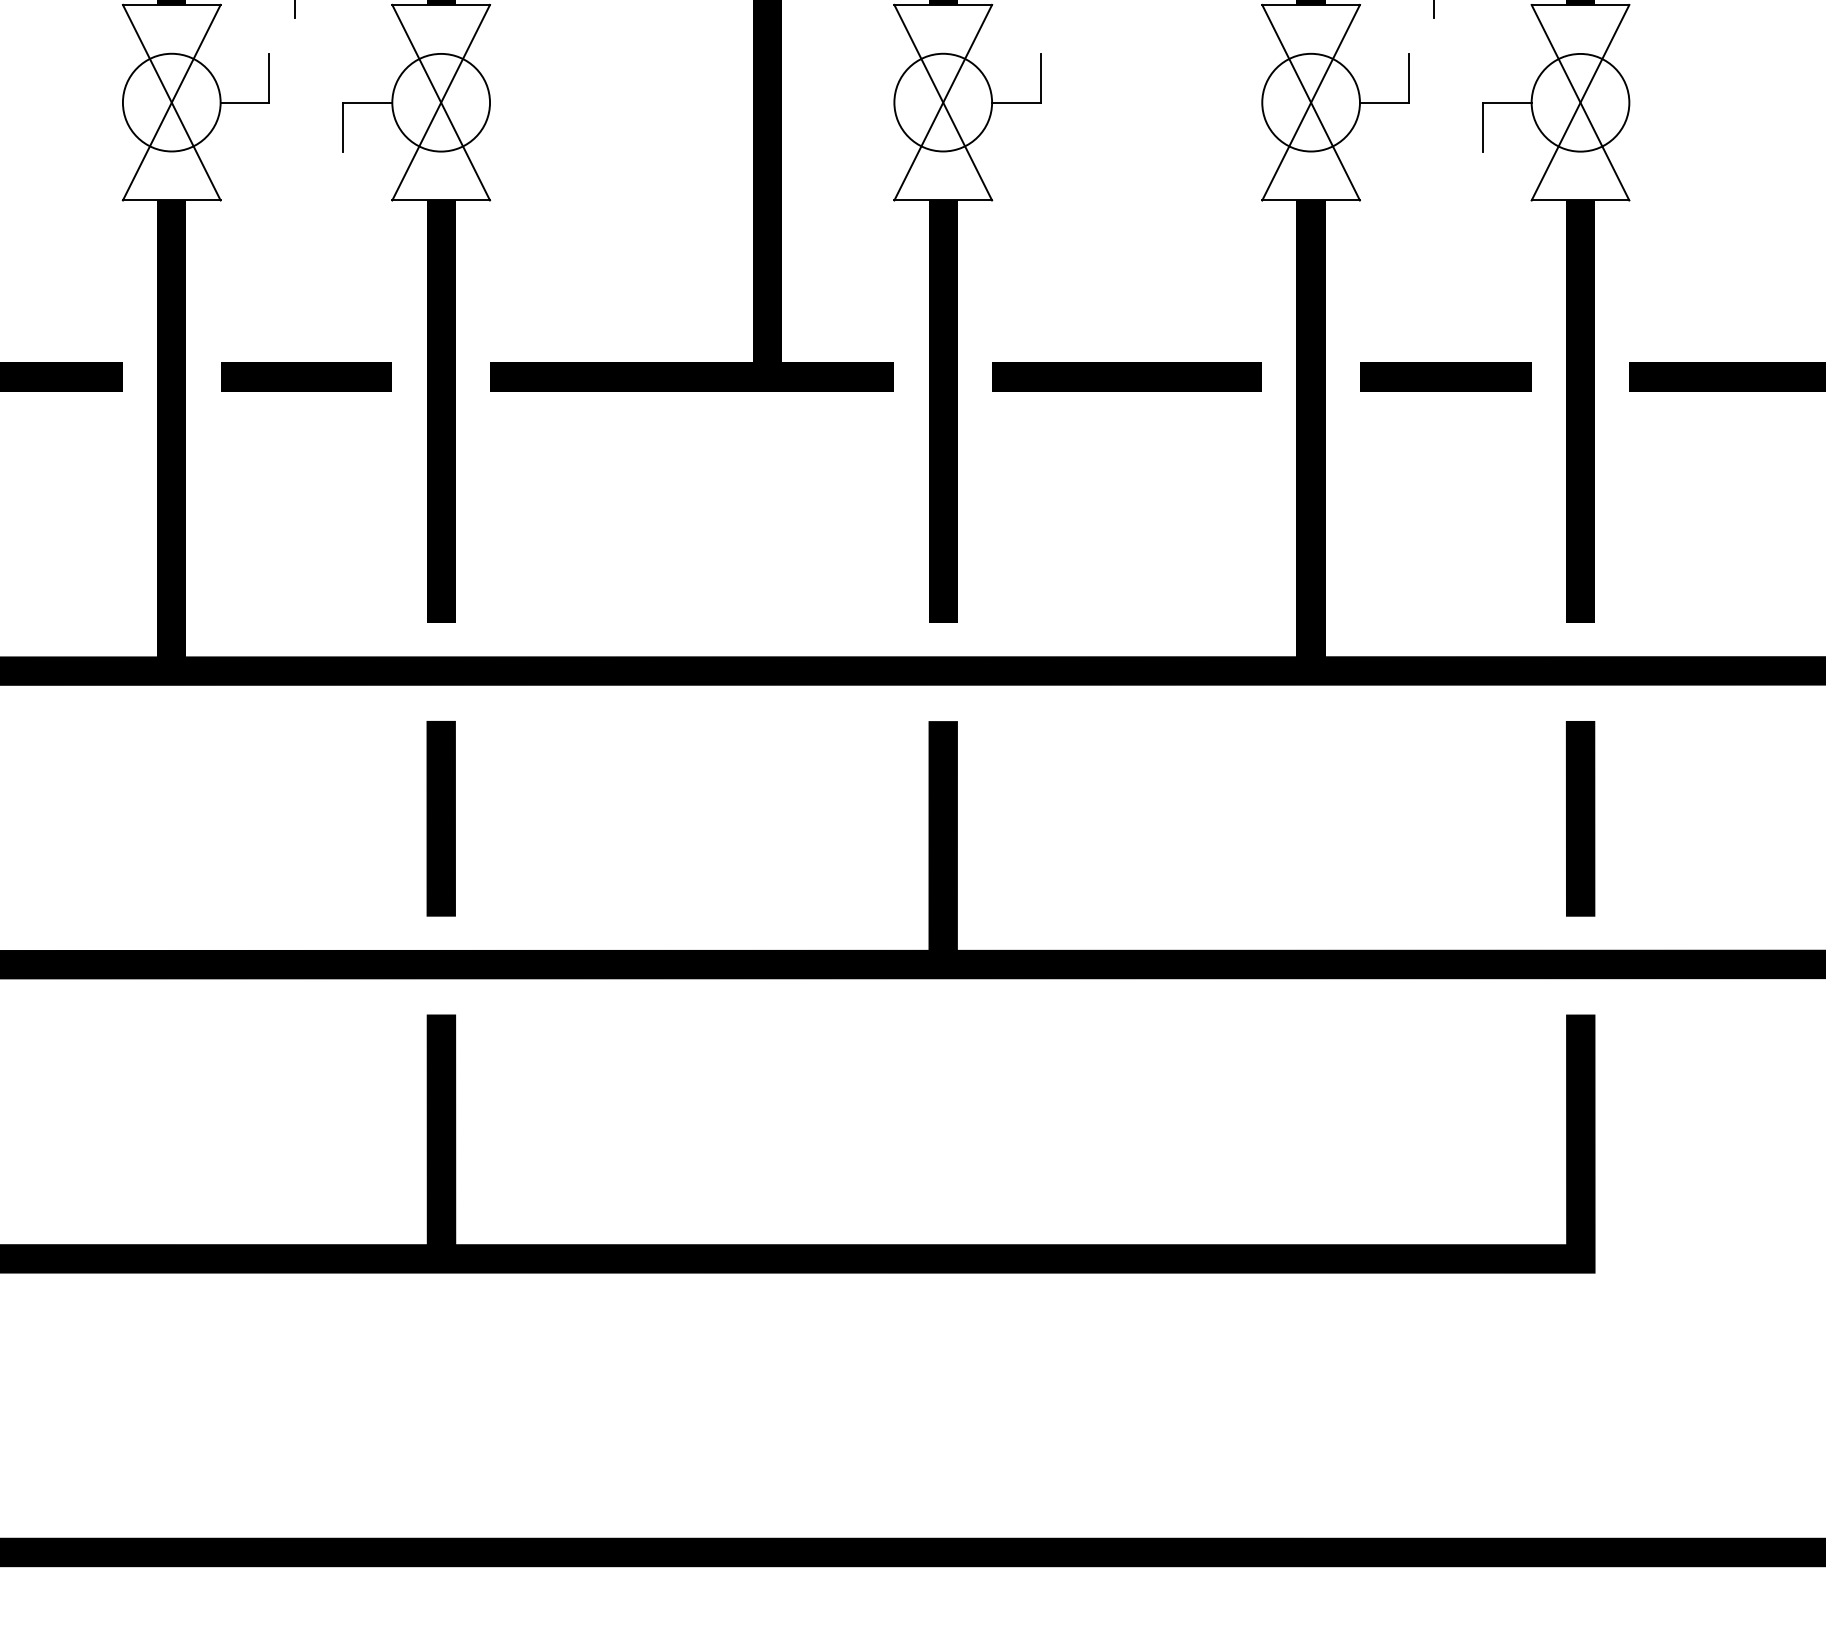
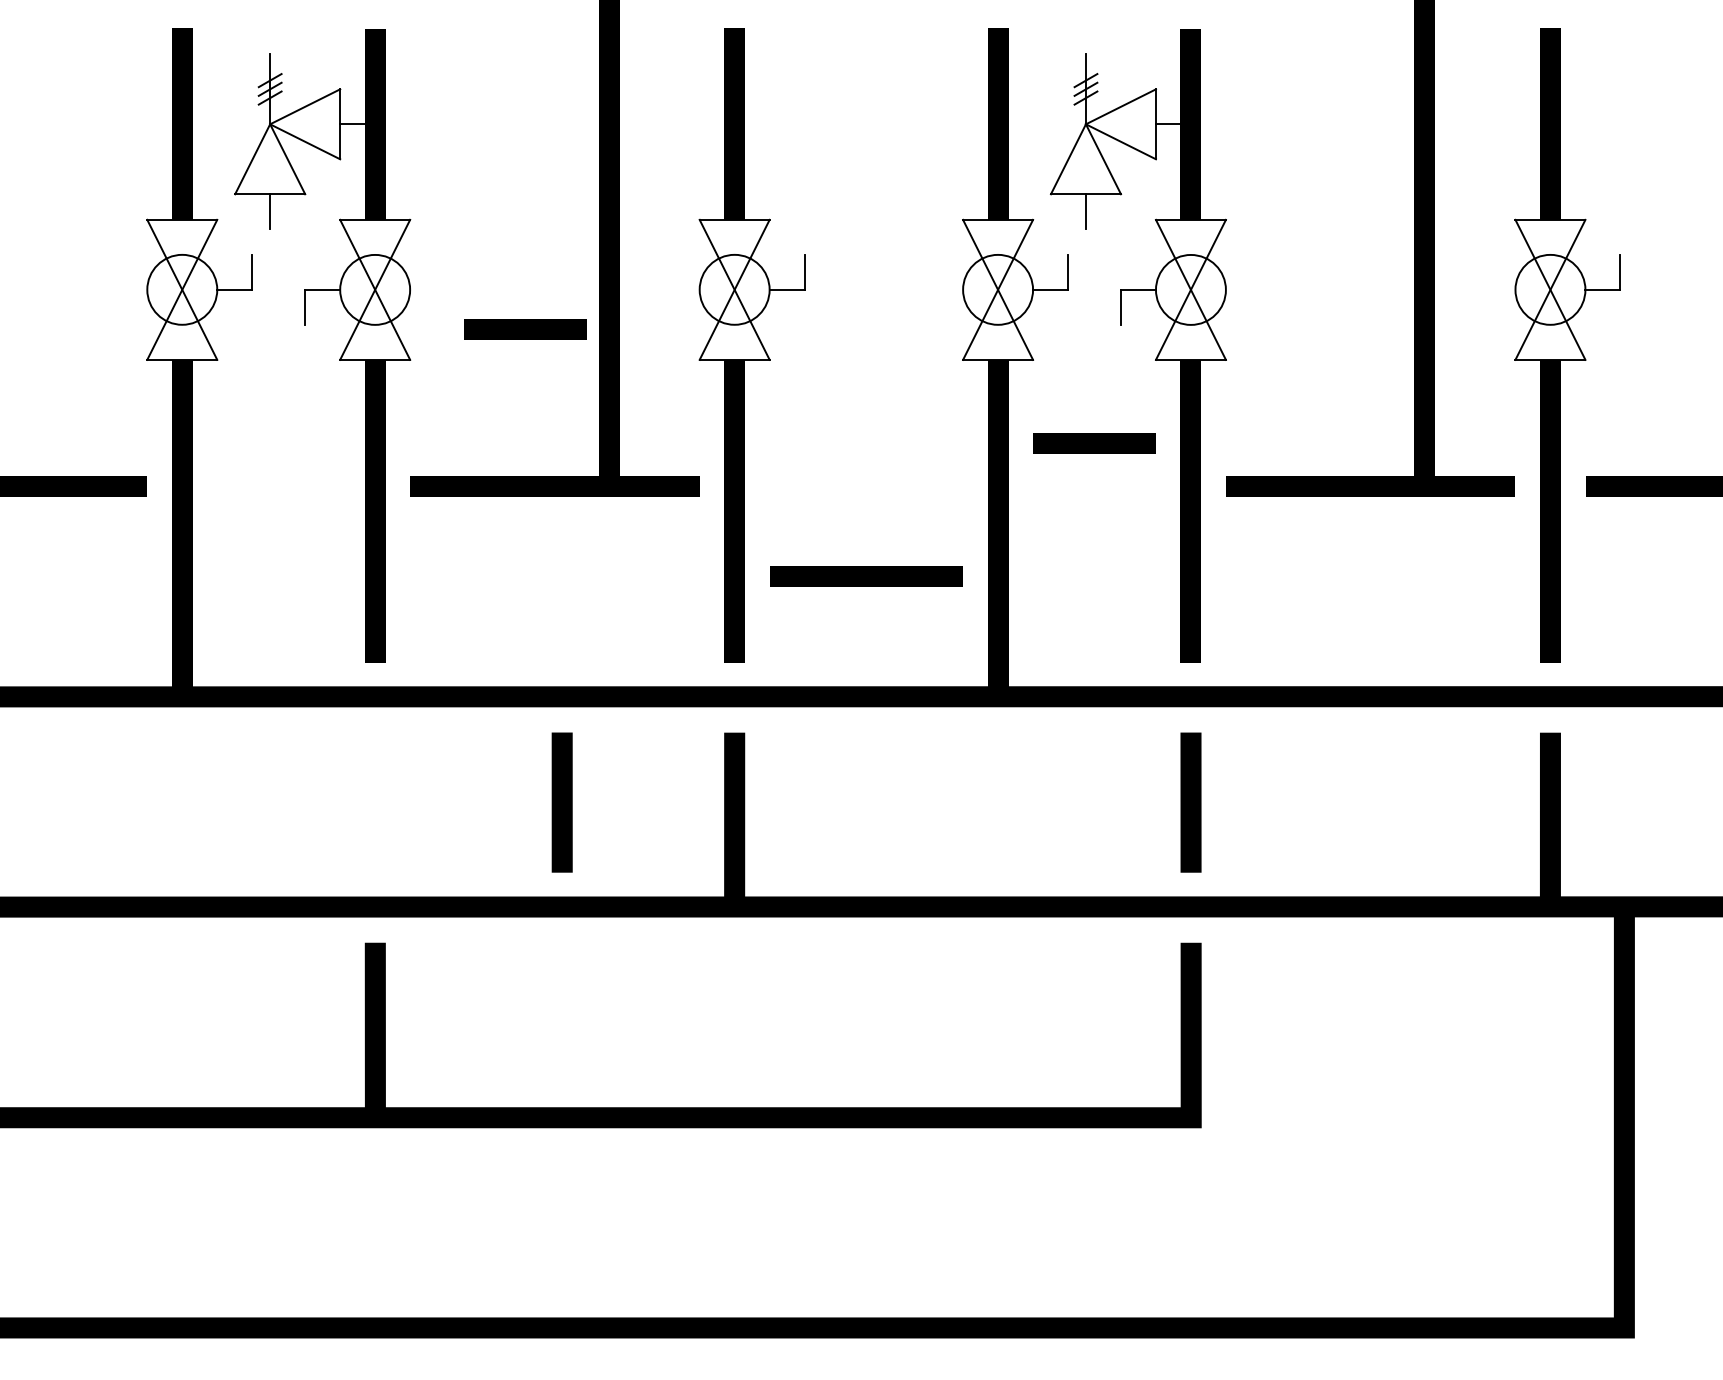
line: (306, 377) -> (525, 329), moved
line: (1127, 377) -> (866, 576), moved
line: (1445, 377) -> (1094, 443), moved
line: (440, 818) -> (561, 802), moved

